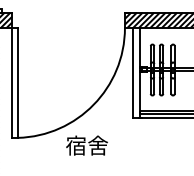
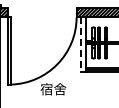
line: (132, 74) -> (81, 45), solid -> dashed

